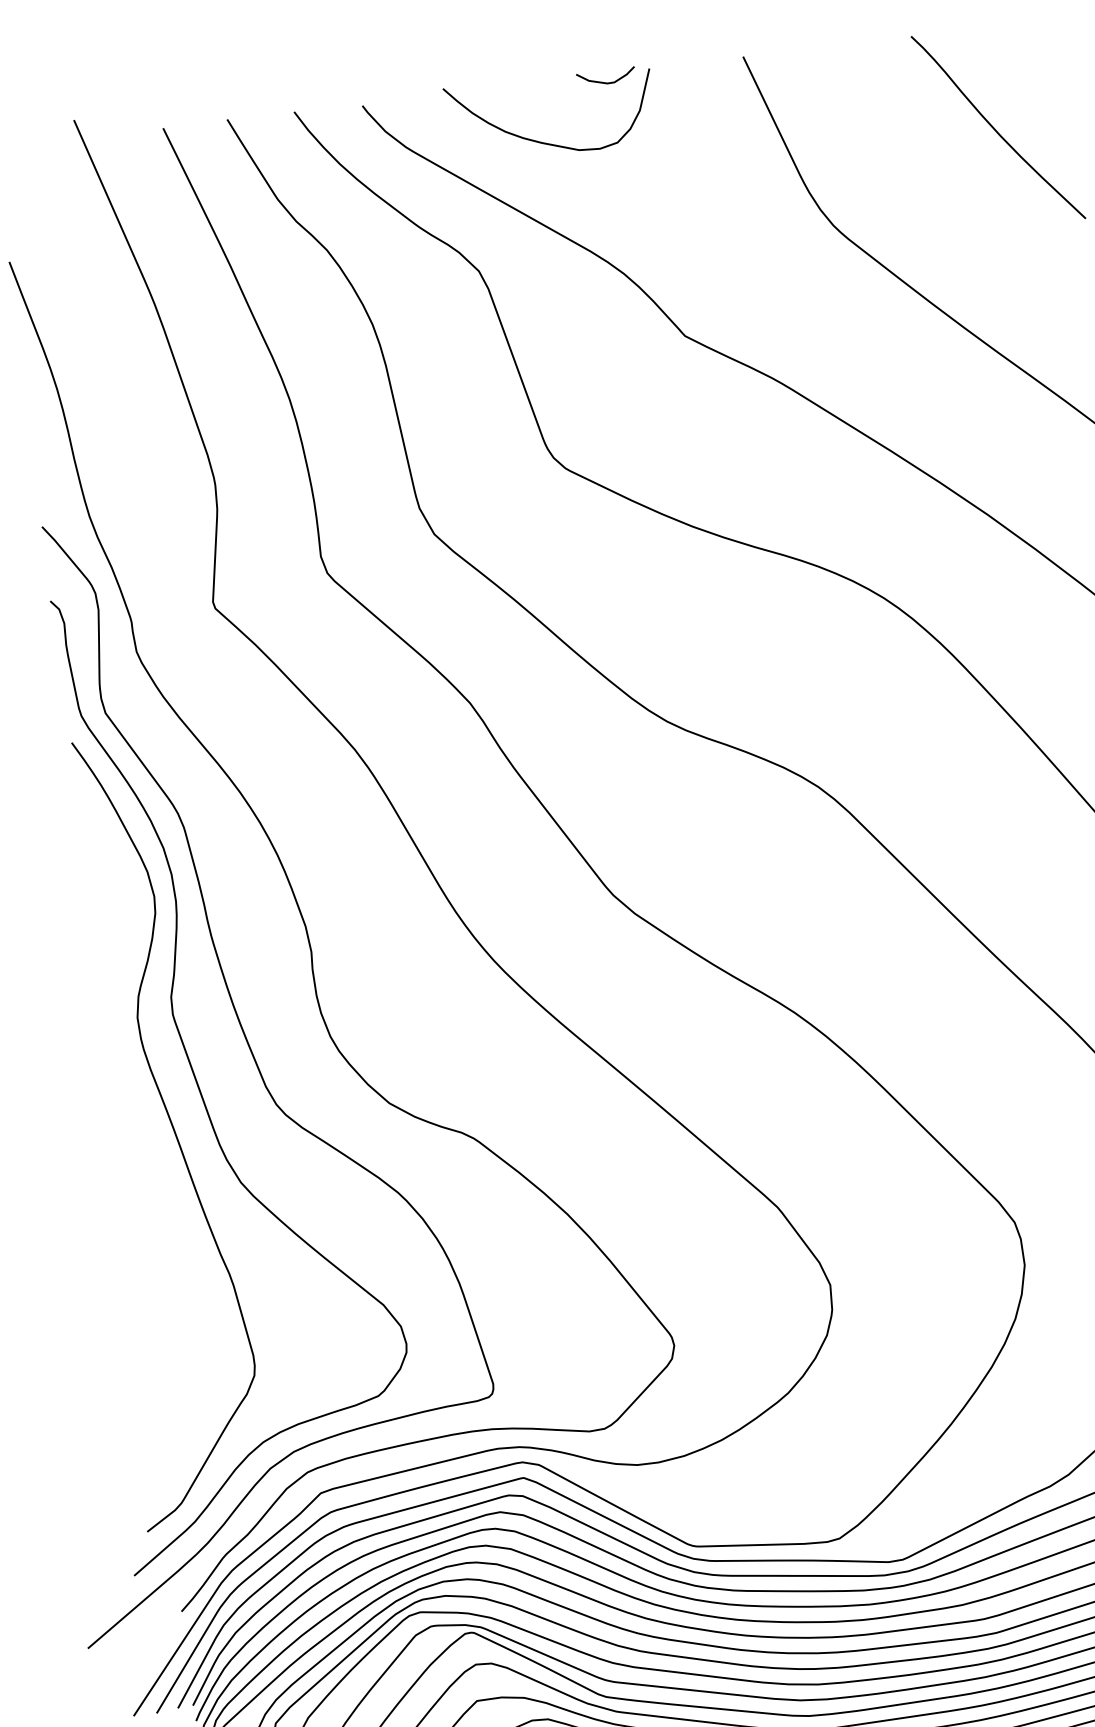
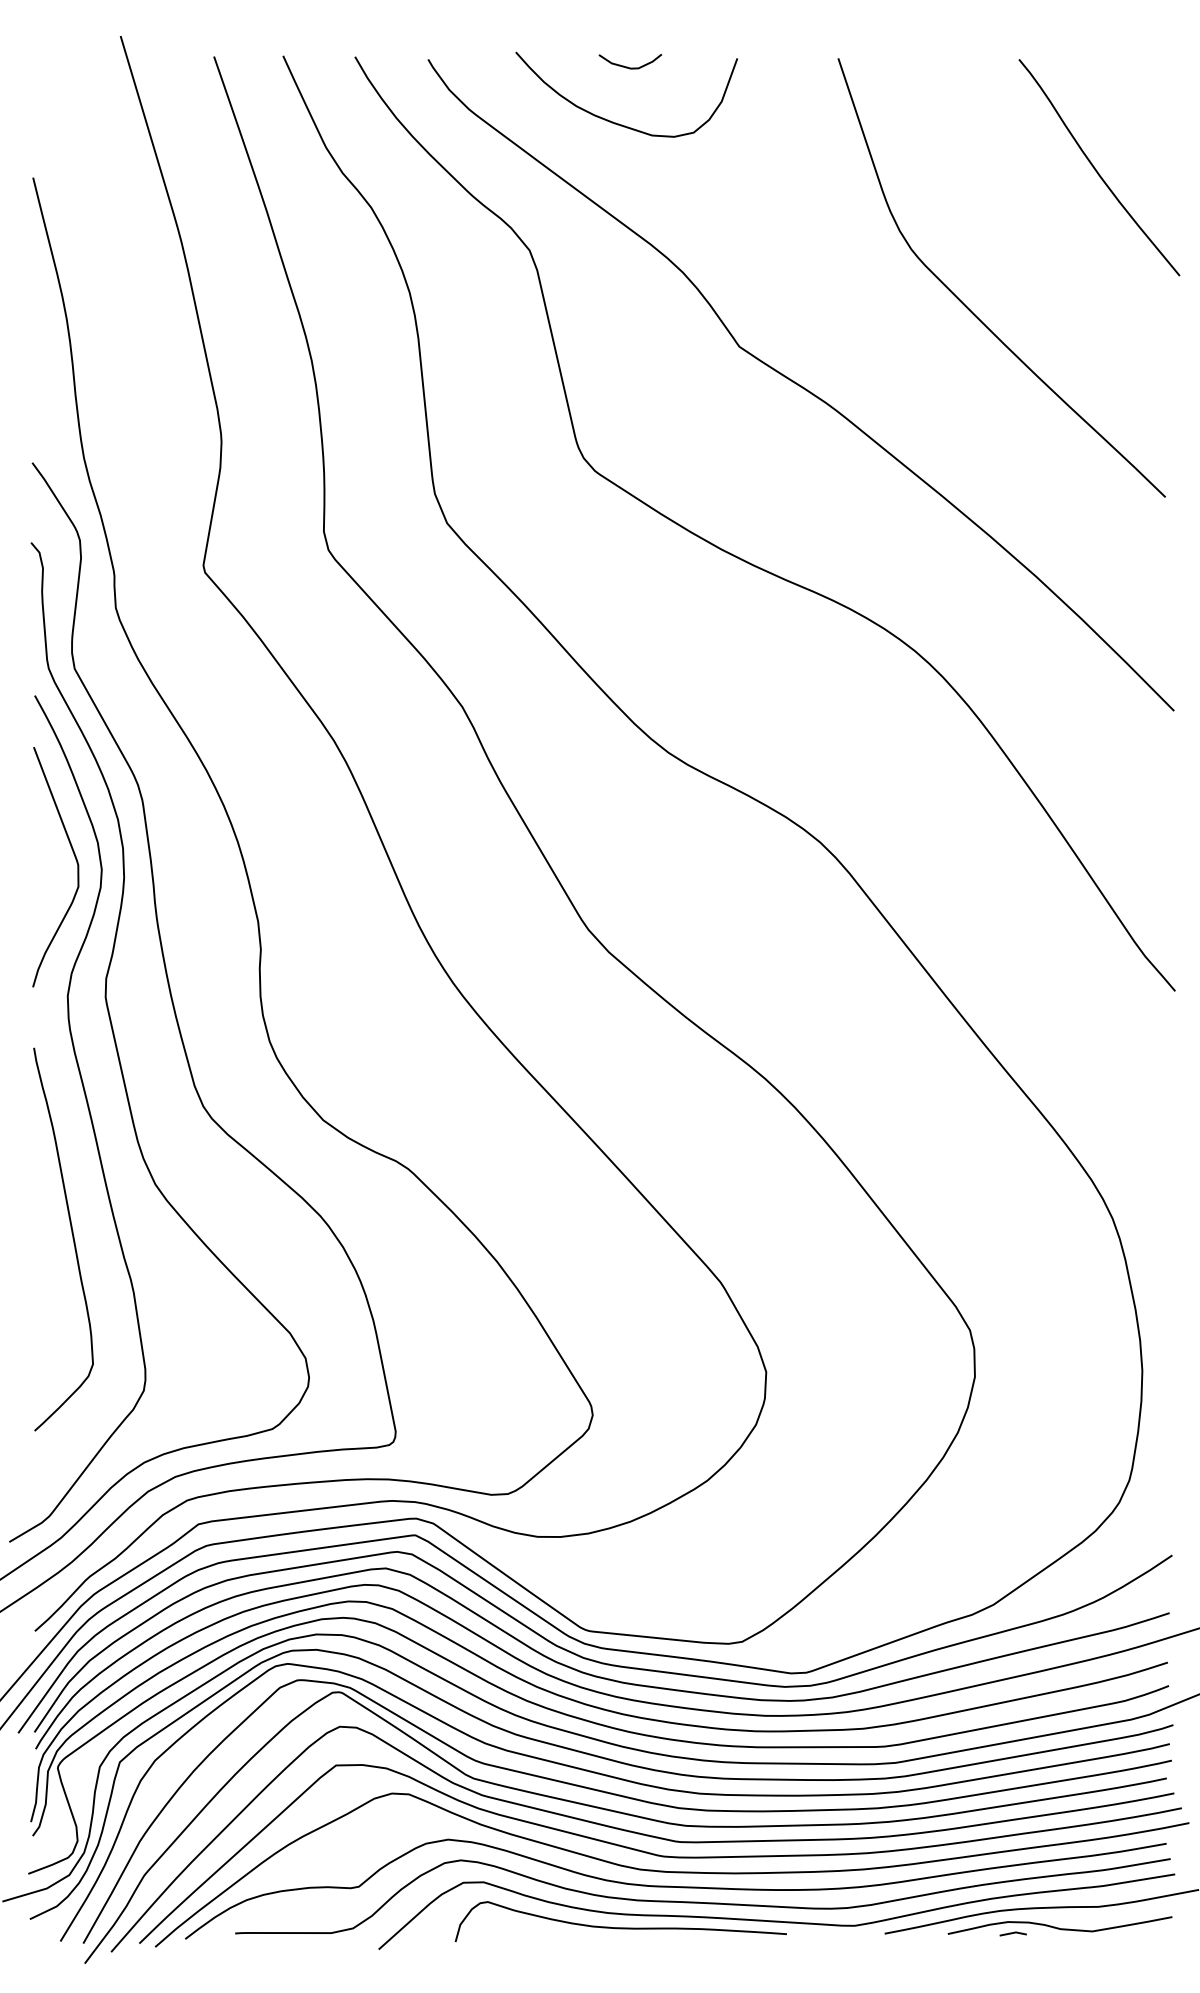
curve: (604, 81) -> (627, 66), moved
curve: (128, 891) -> (75, 860), added
curve: (170, 1242) -> (72, 1238), added

